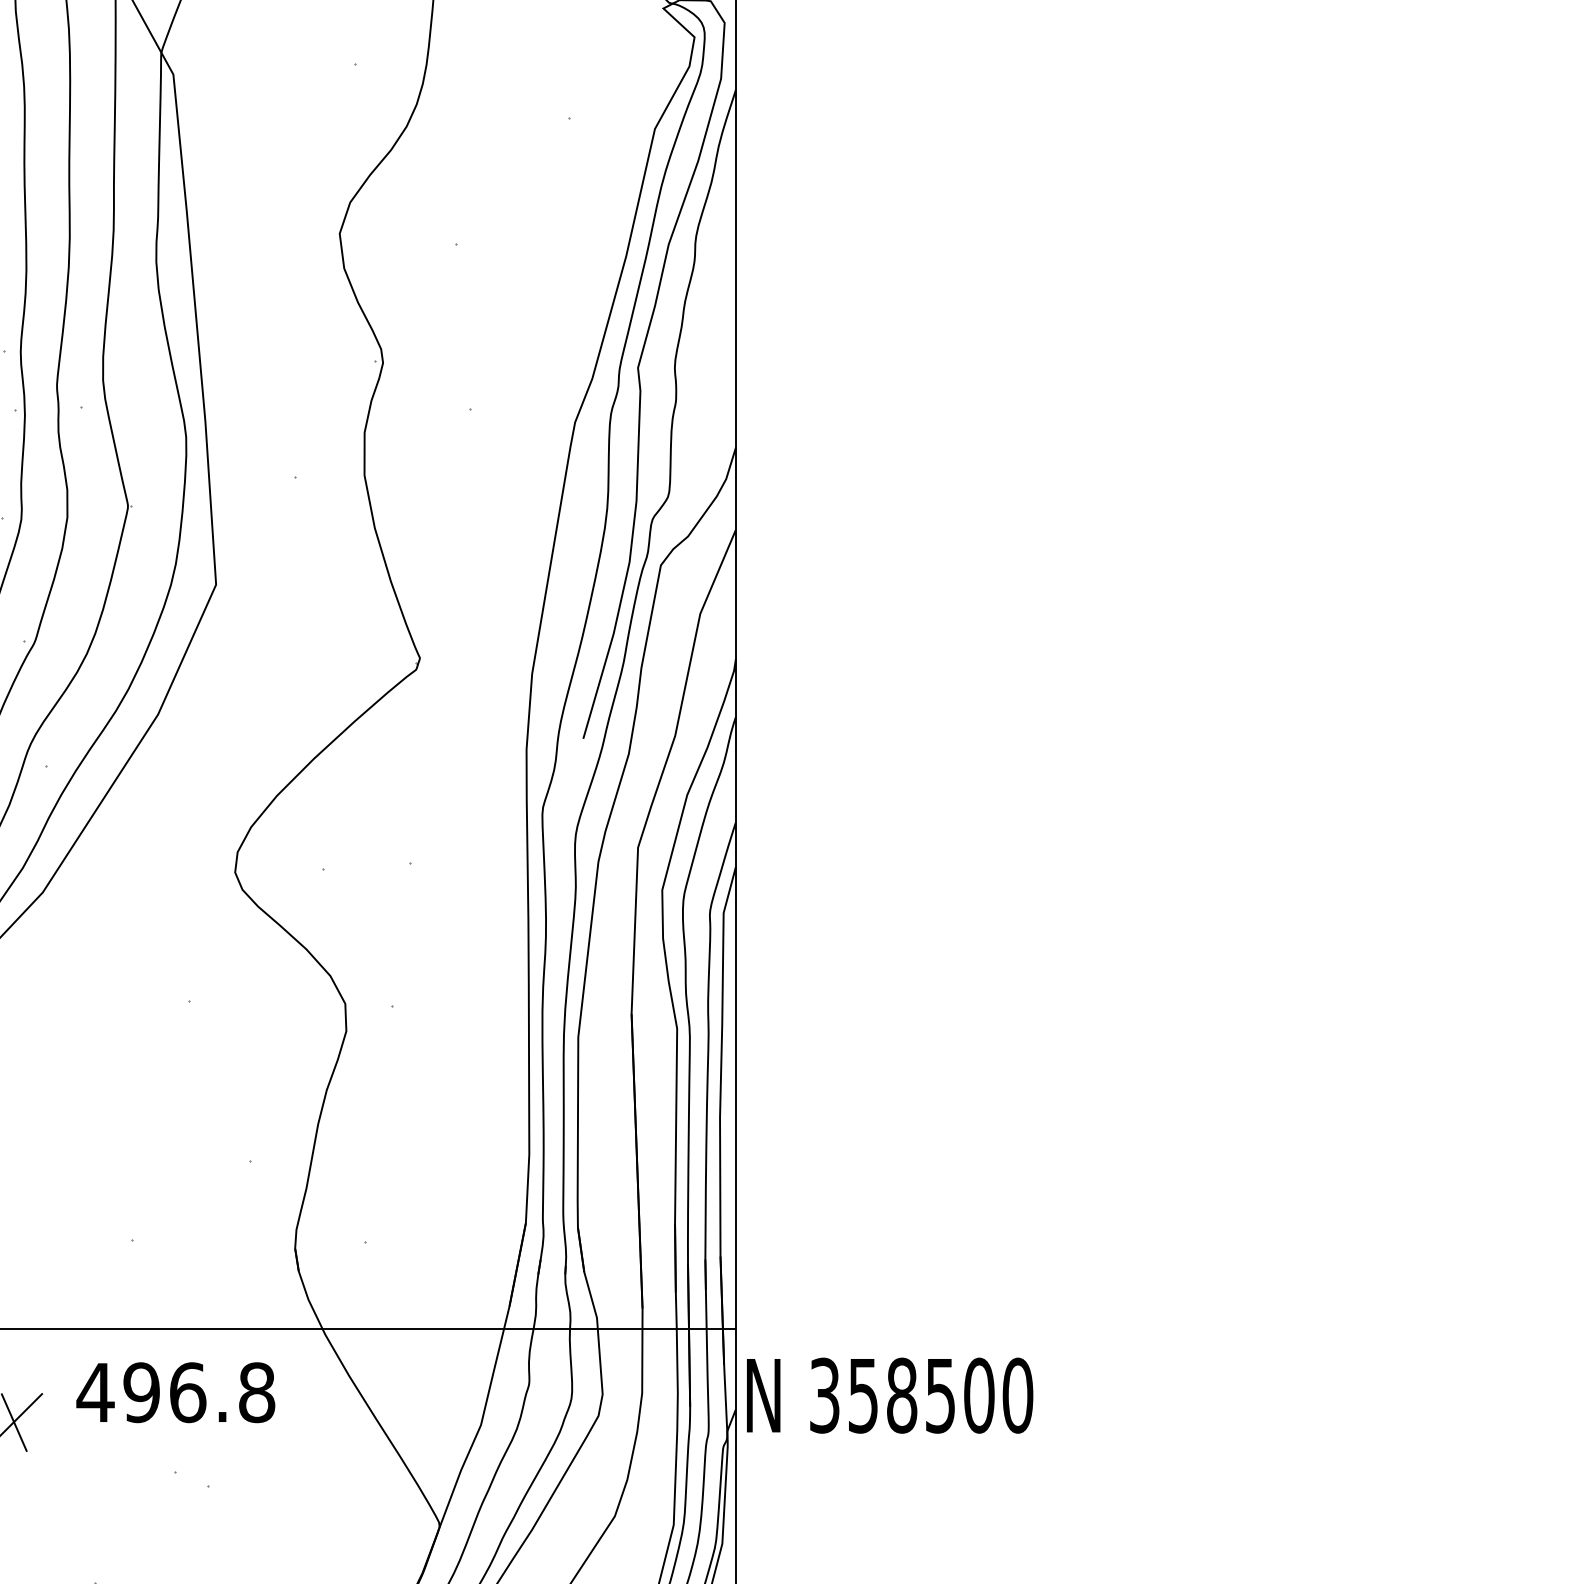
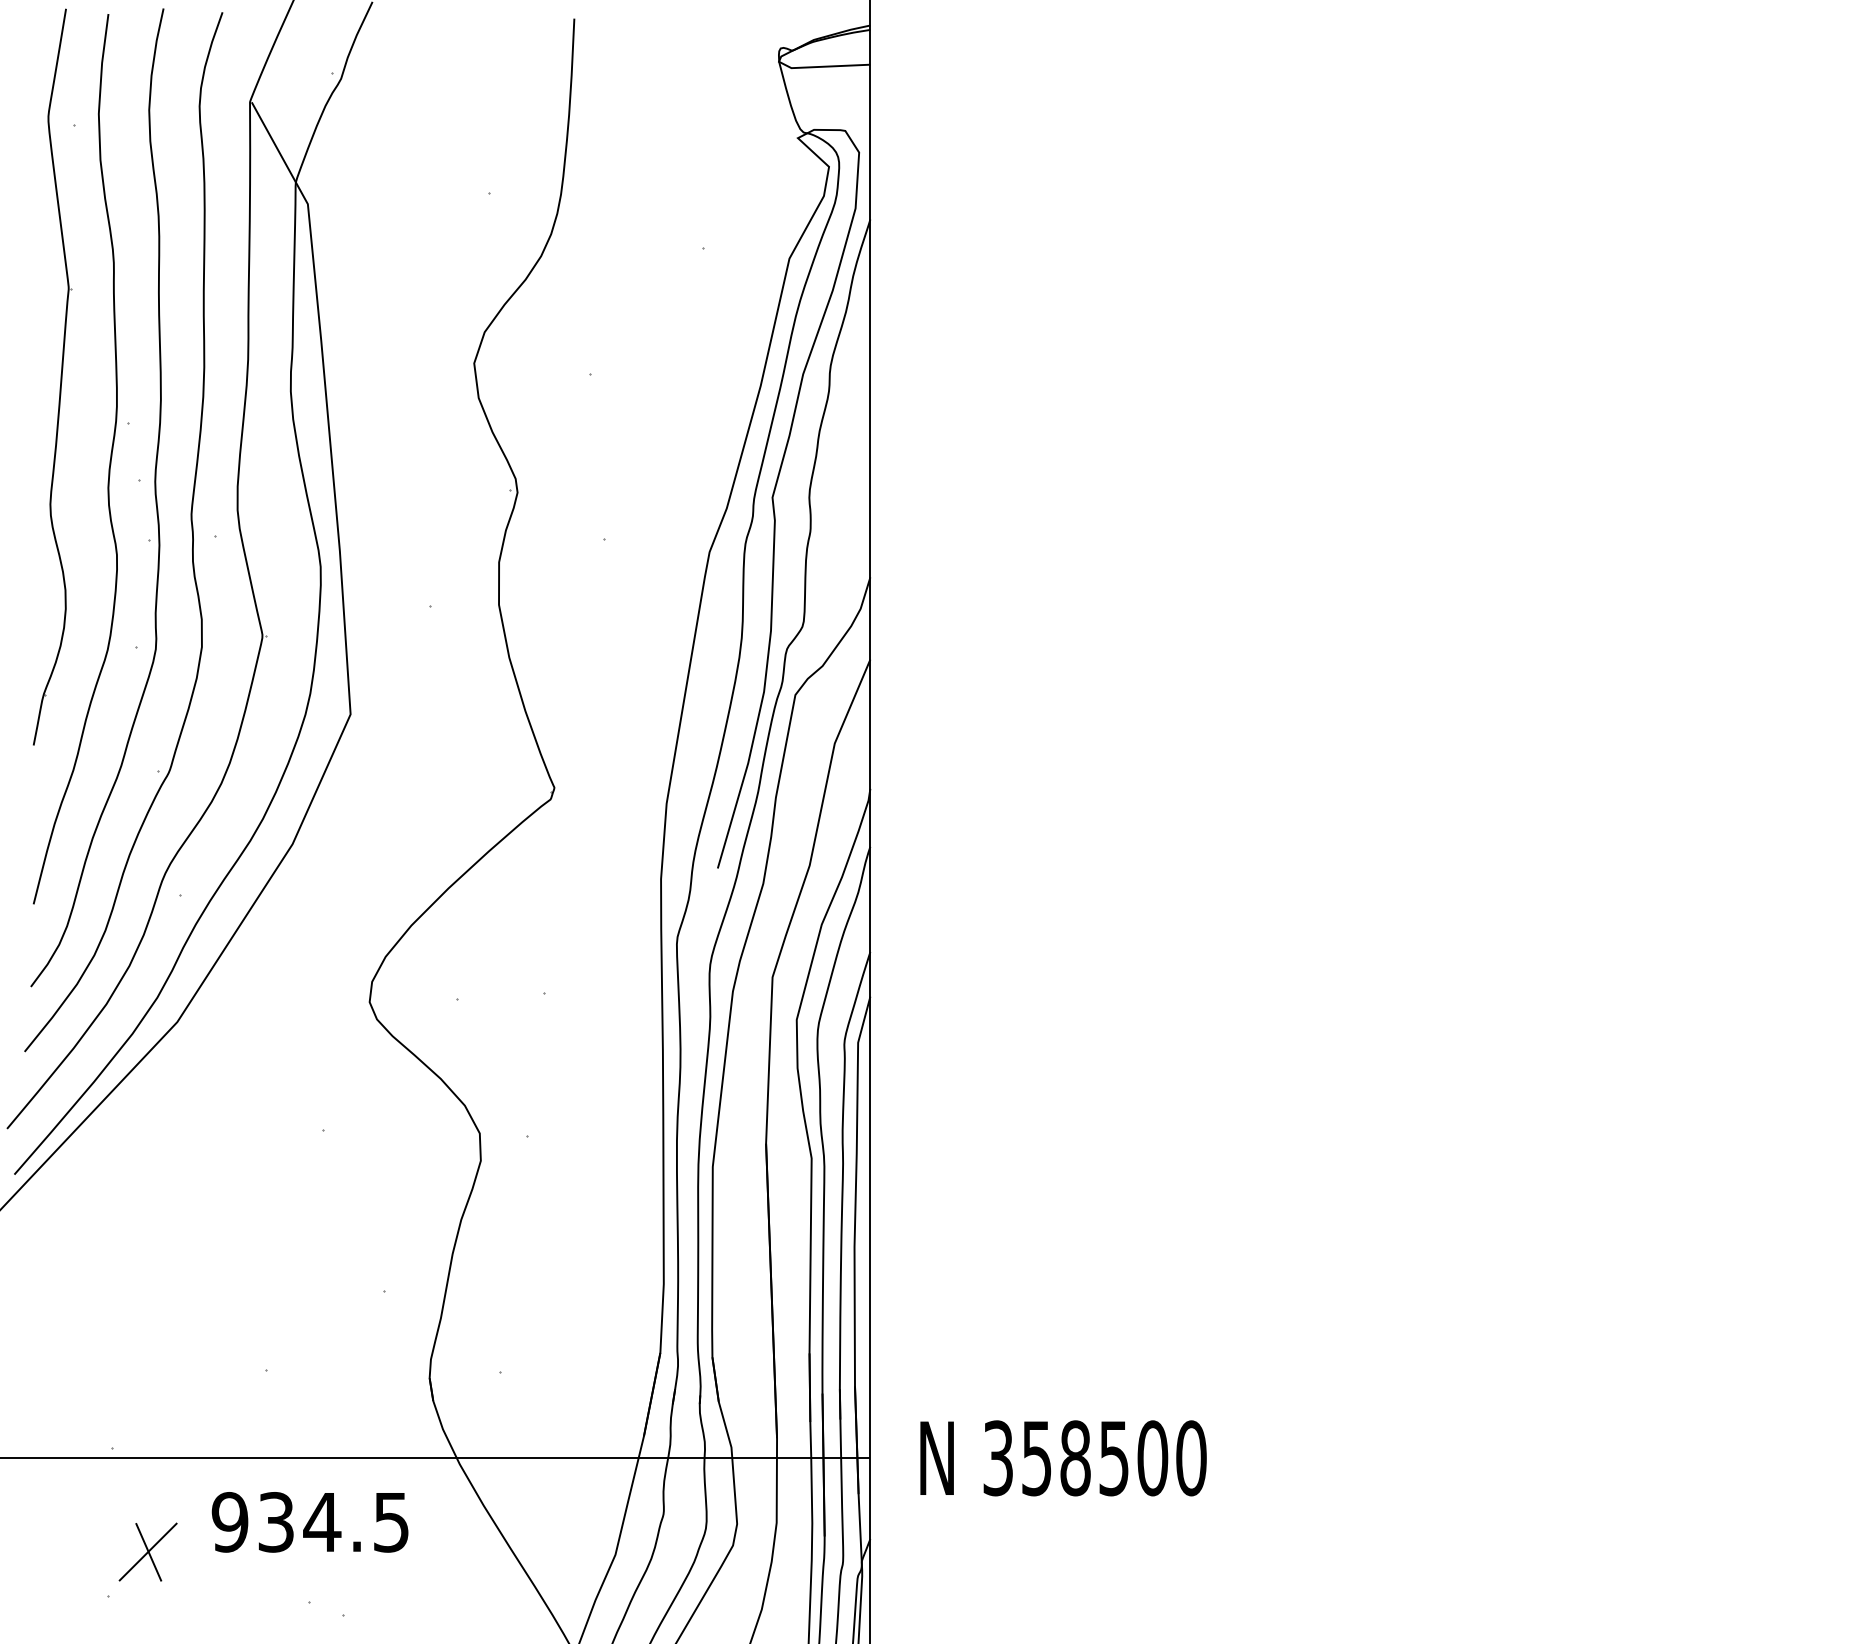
text: (175, 1392) -> (309, 1522), 496.8 -> 934.5
text: (890, 1395) -> (1063, 1458), moved

